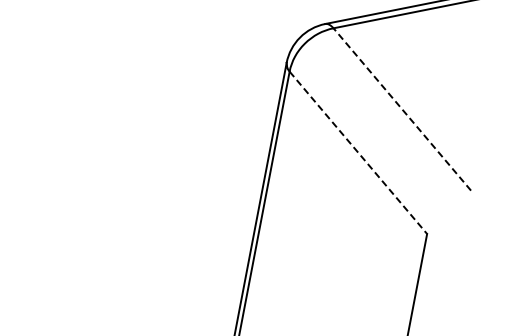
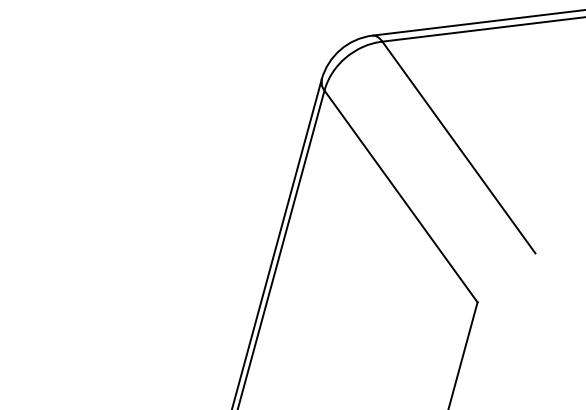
line: (401, 109) -> (457, 147), dashed -> solid
line: (358, 153) -> (401, 197), dashed -> solid

